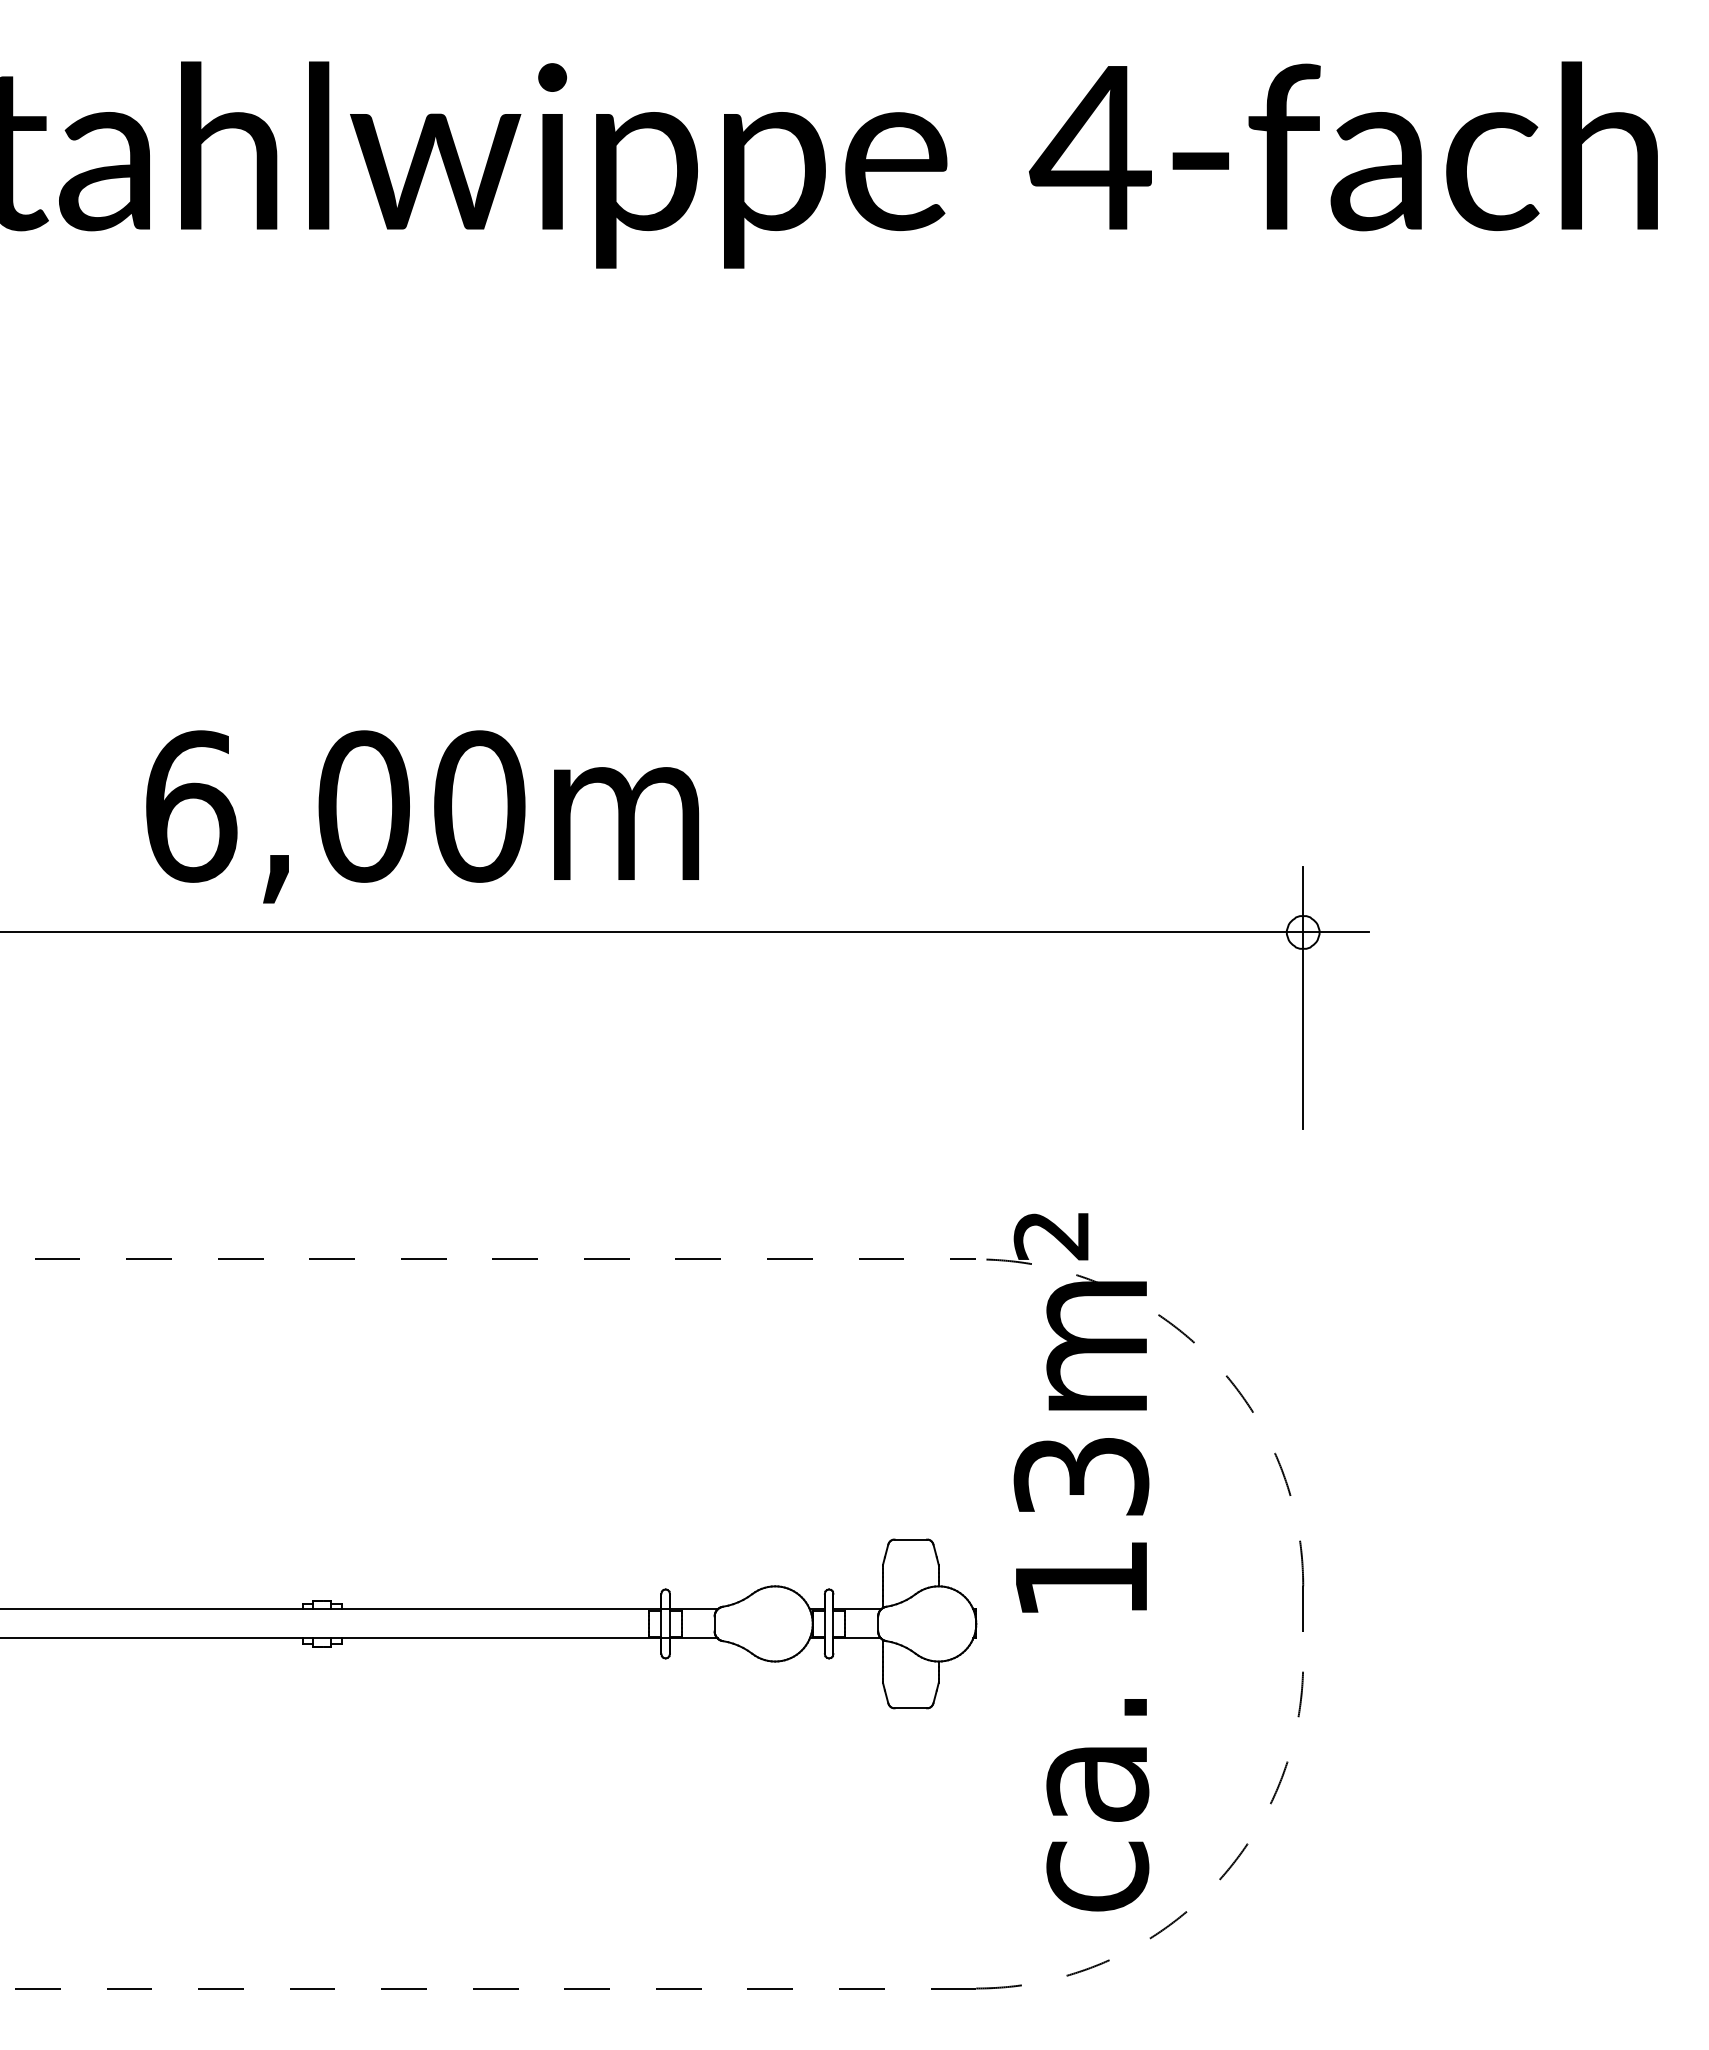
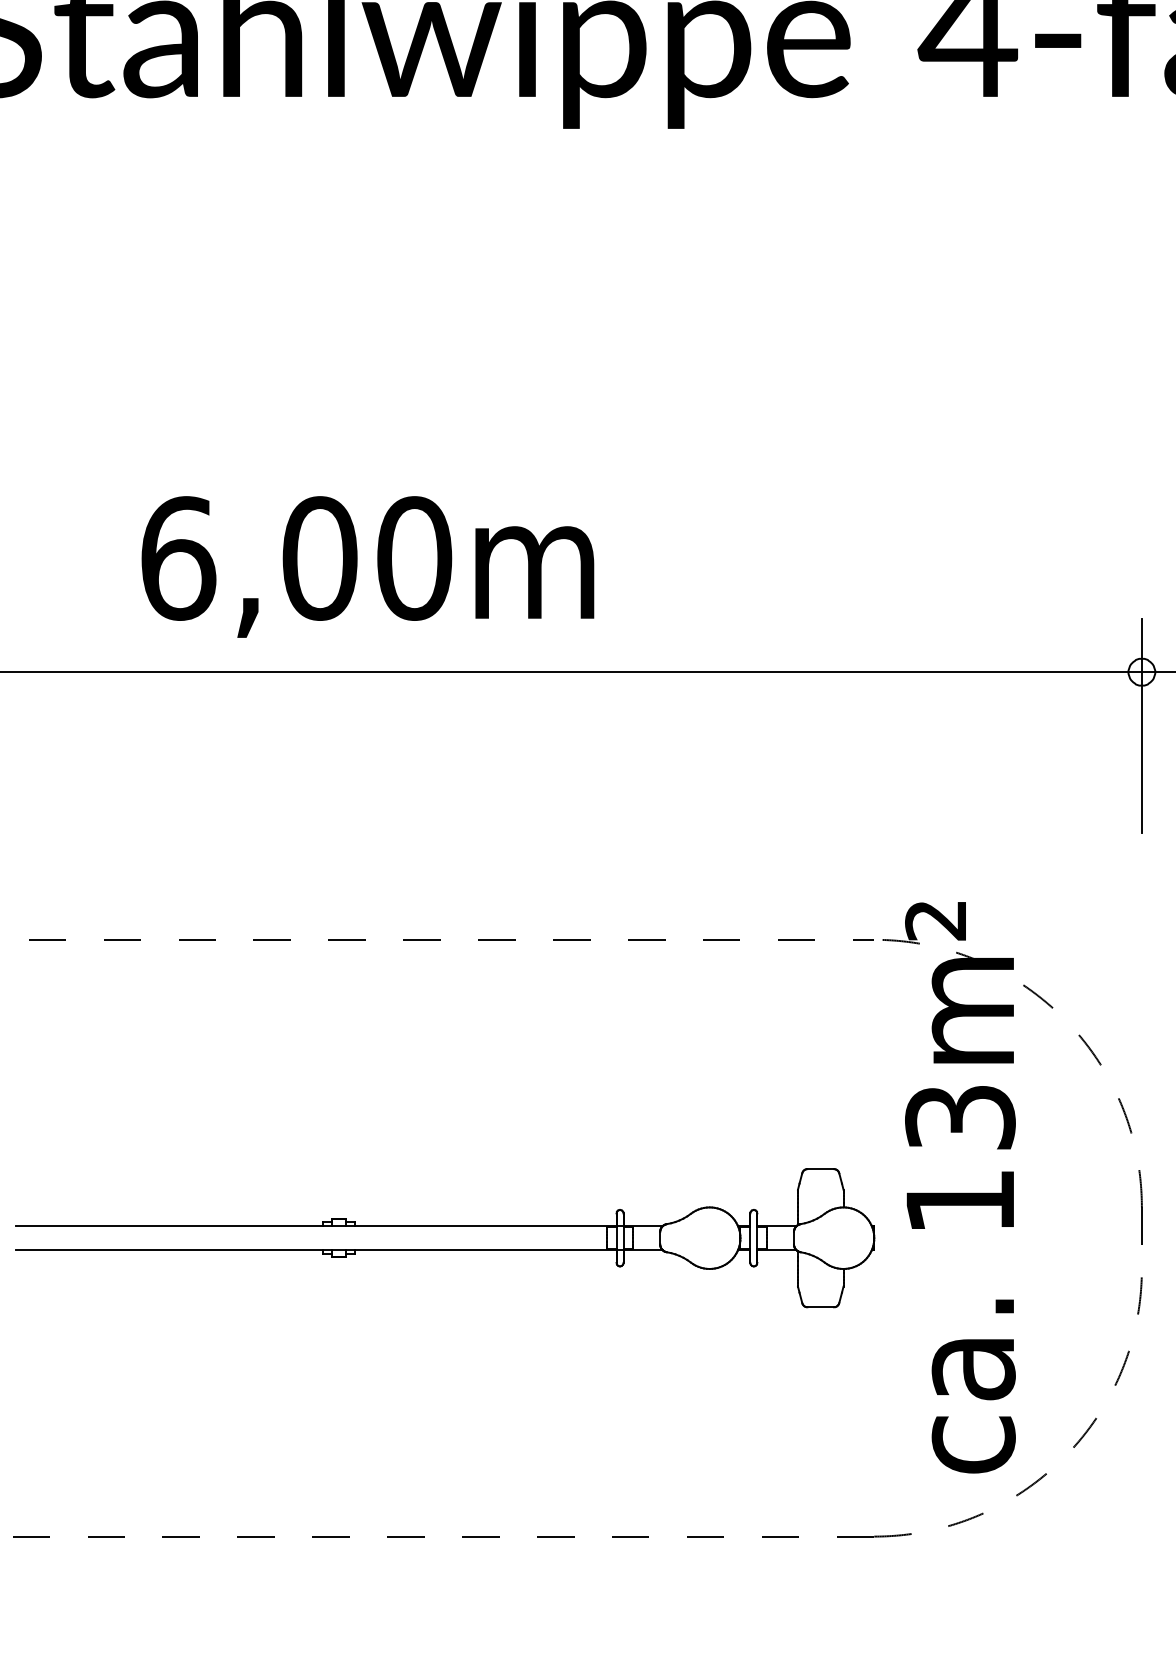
text: (422, 816) -> (367, 566), moved

